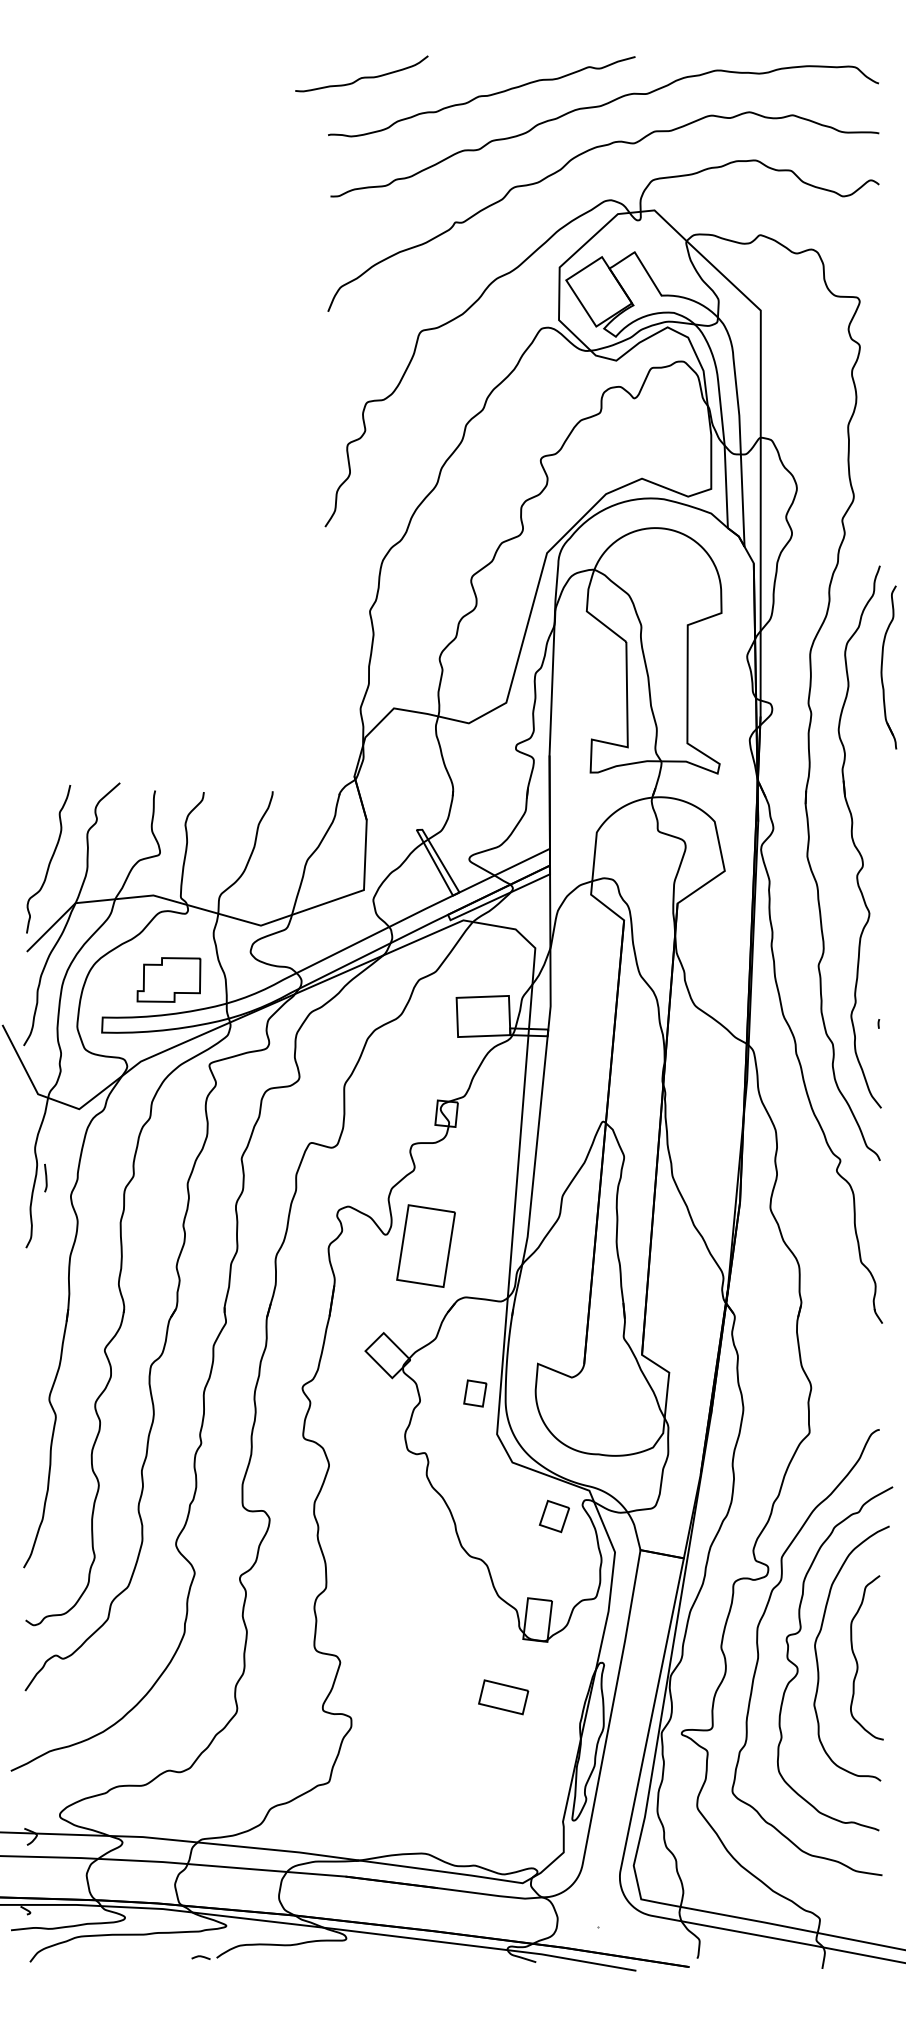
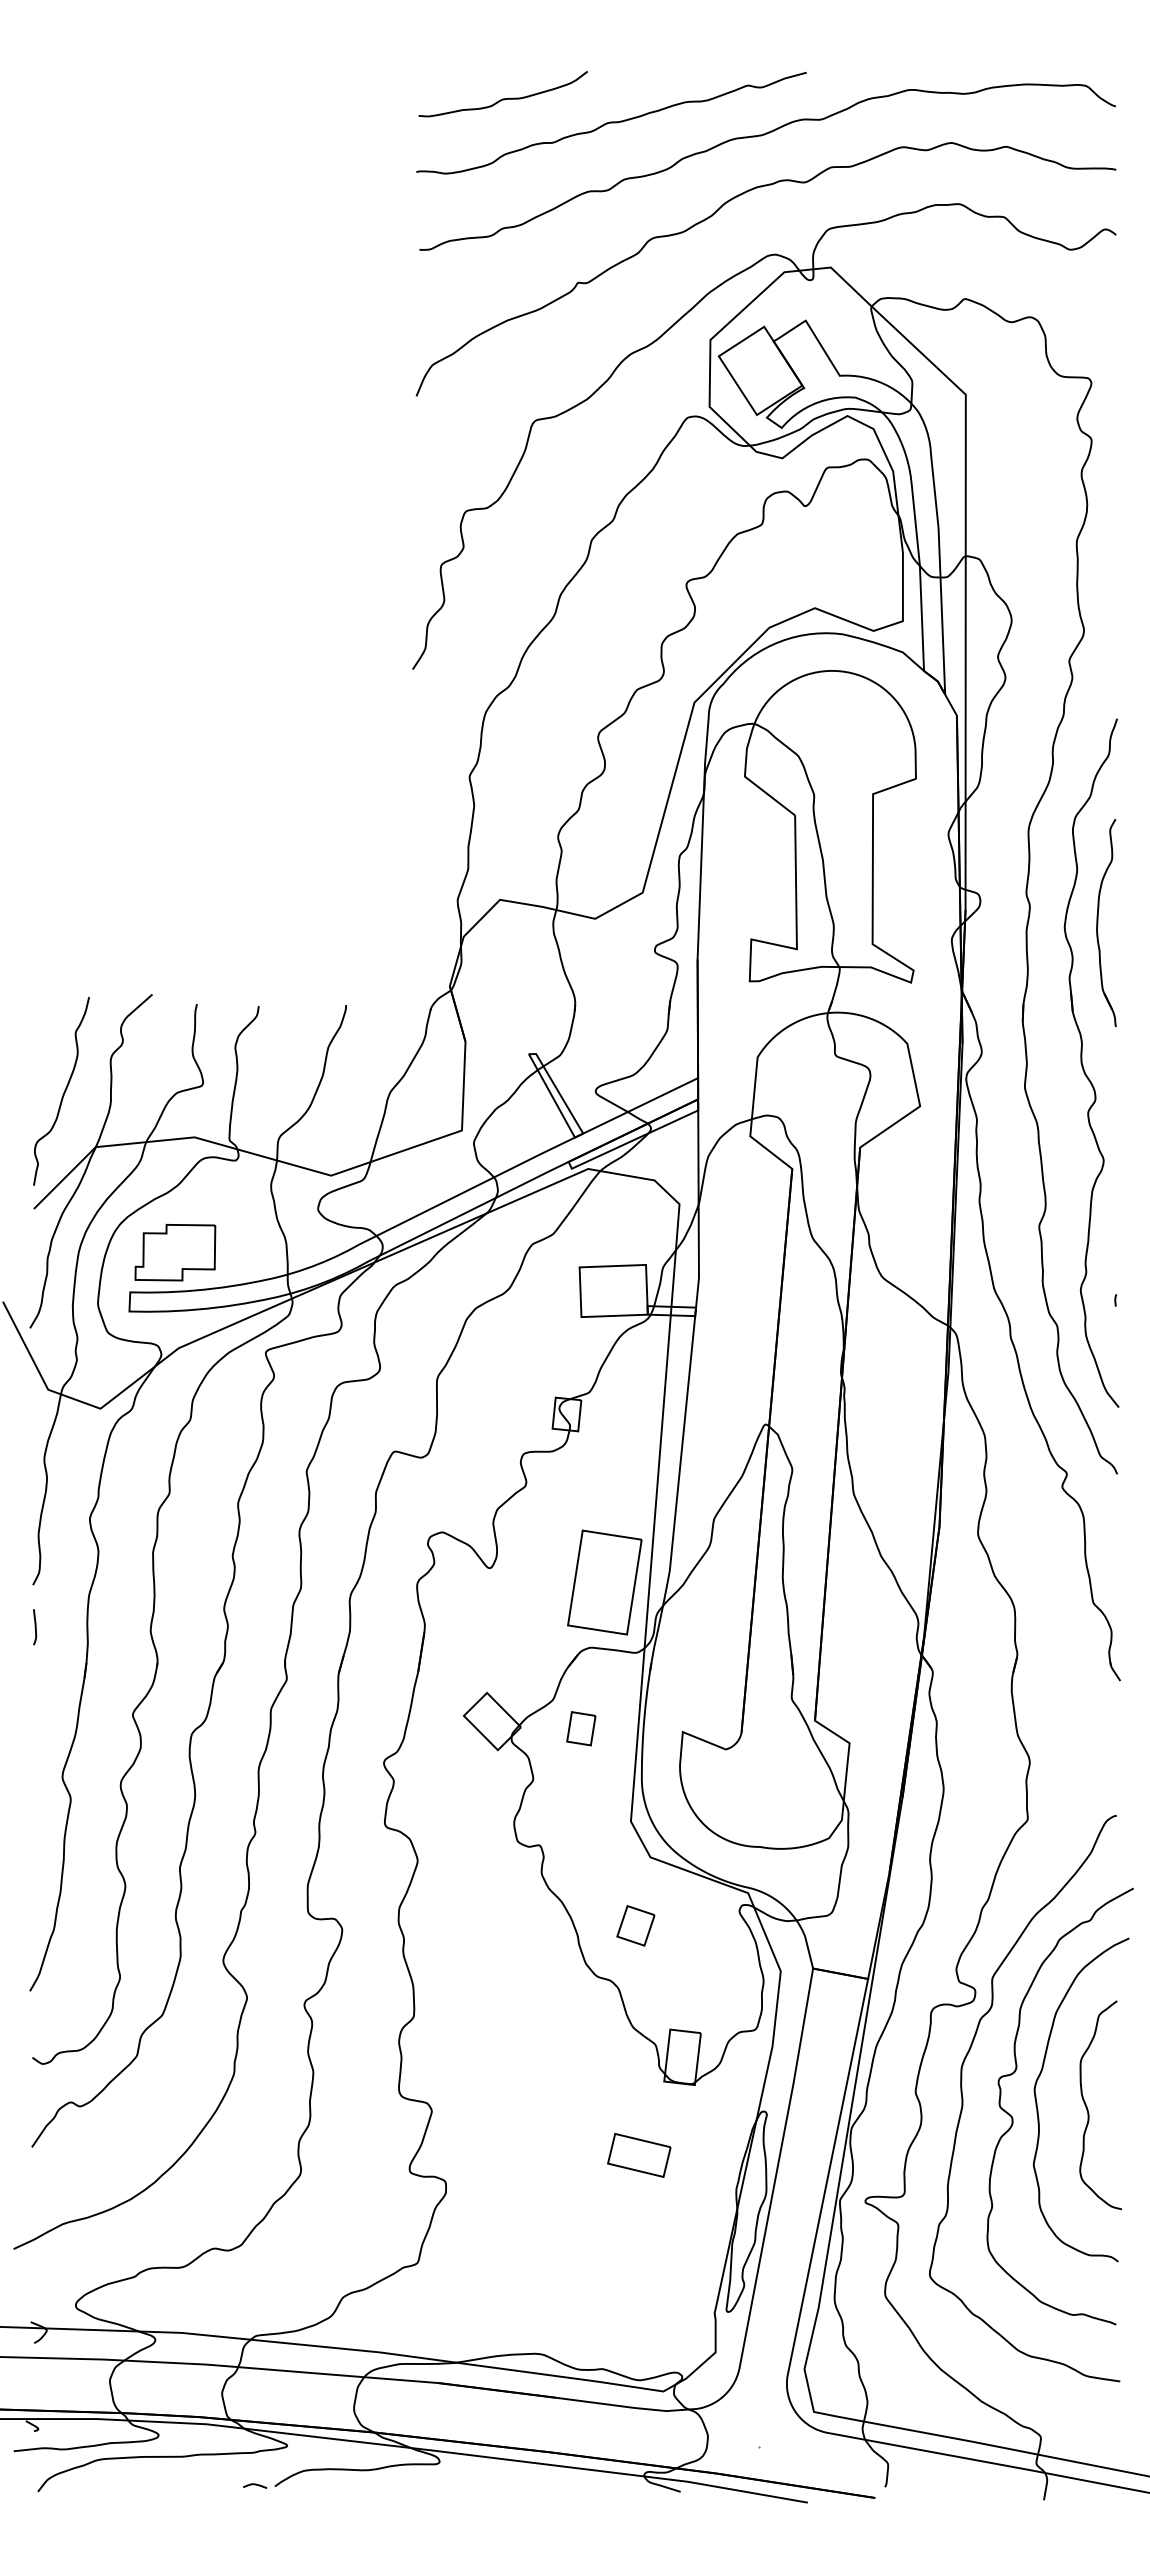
curve: (361, 77) -> (502, 98), moved
part: (882, 667) -> (1098, 922), moved
part: (169, 979) -> (175, 1252), moved
curve: (46, 1178) -> (35, 1627), moved
part: (425, 1246) -> (604, 1582), moved
part: (475, 1393) -> (581, 1728), moved
part: (554, 1516) -> (635, 1925), moved

